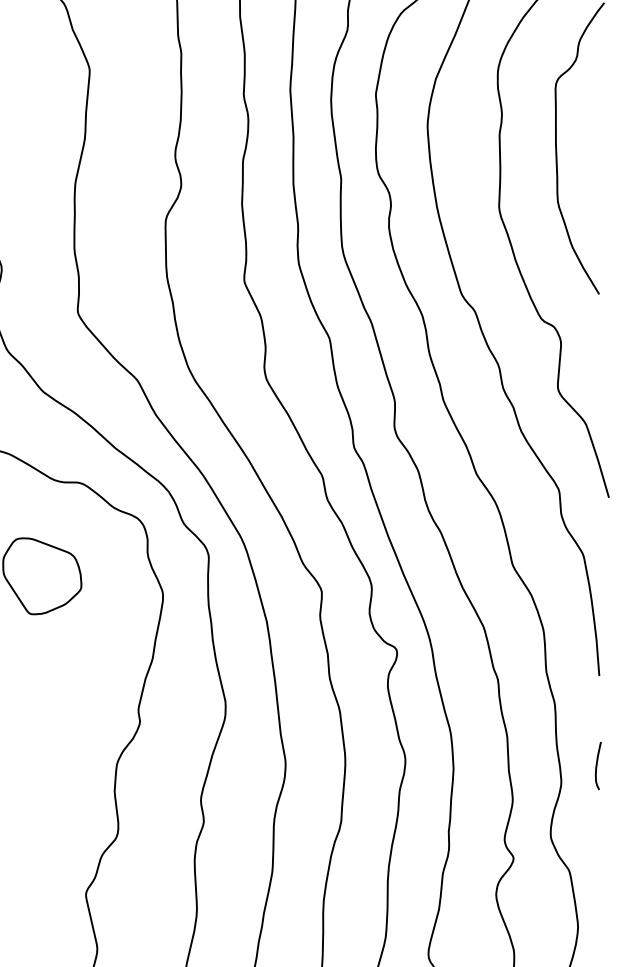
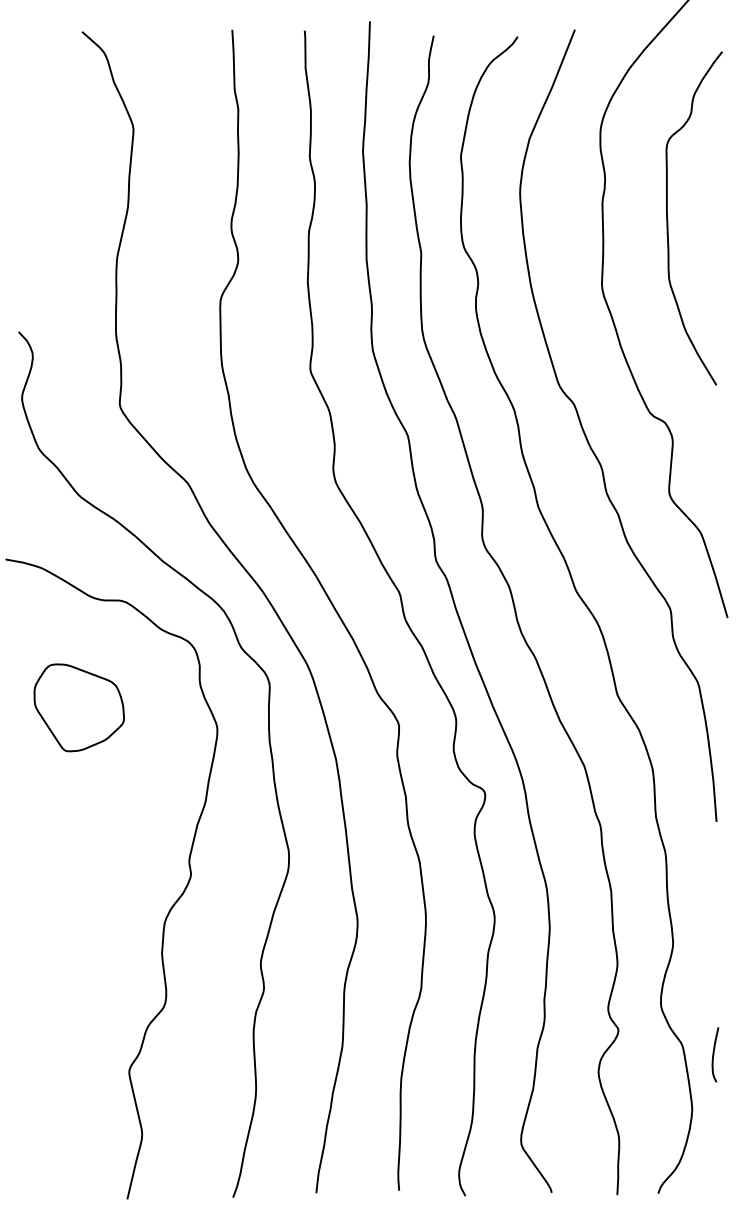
curve: (597, 765) -> (714, 1054), moved

